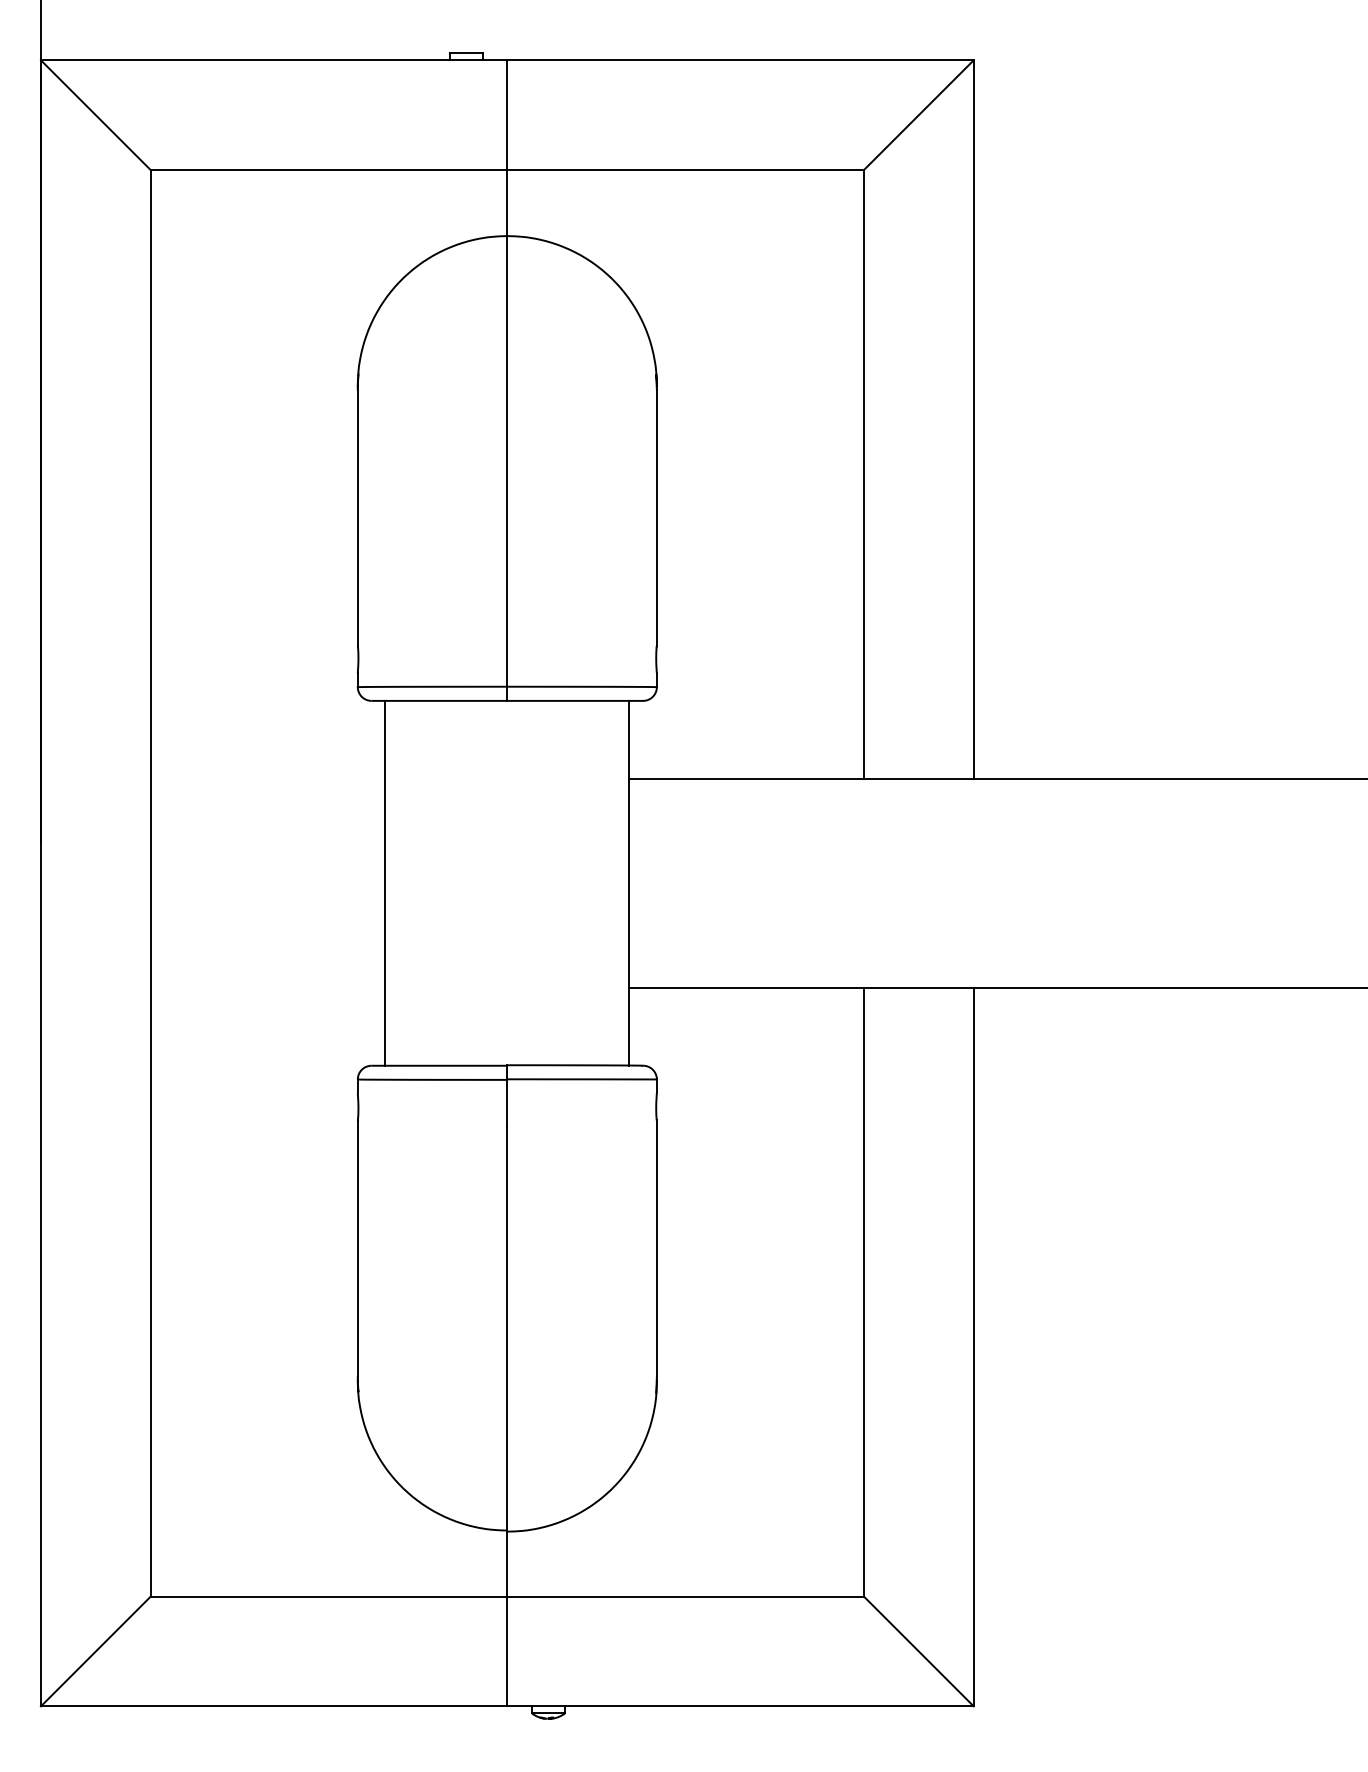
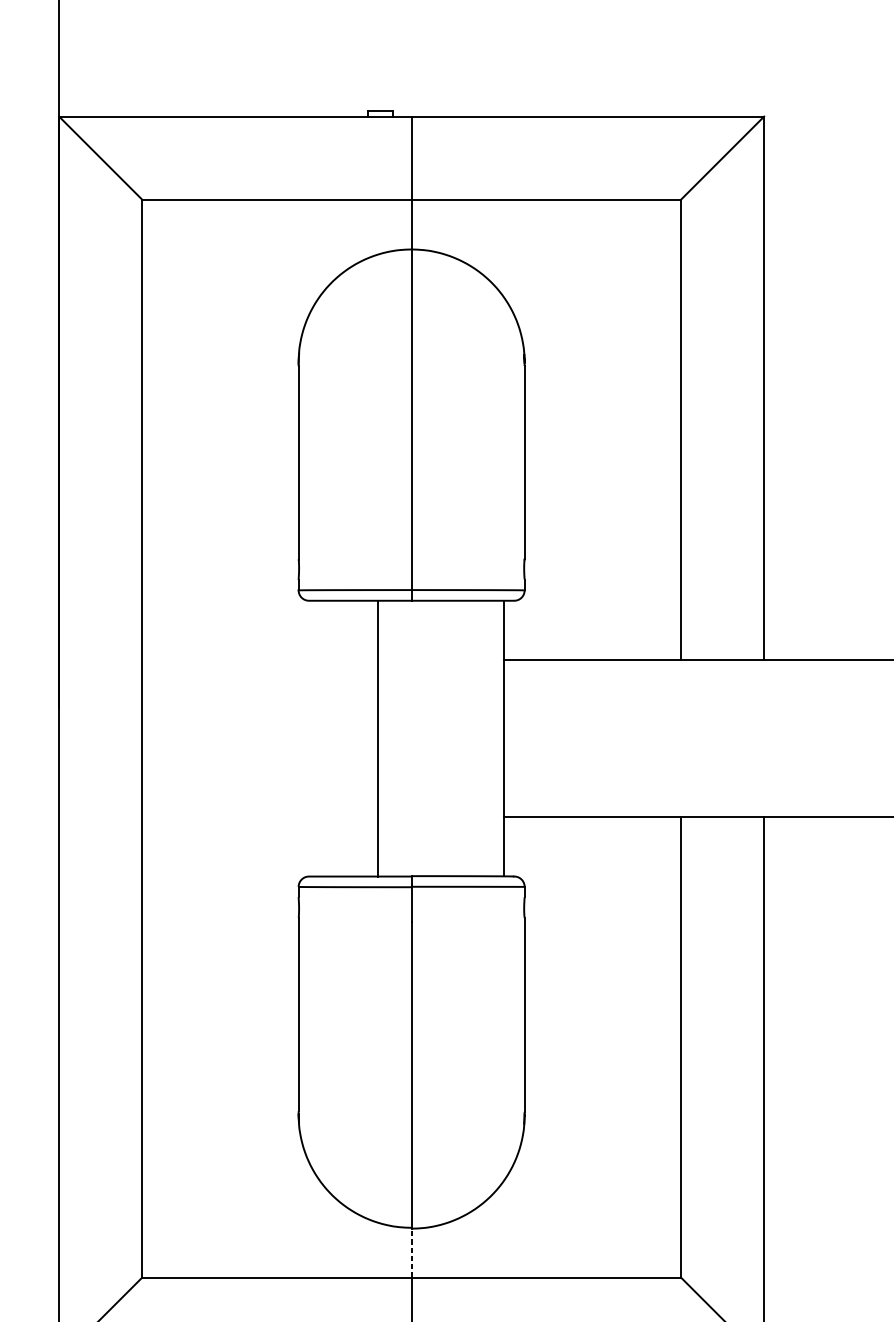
line: (385, 882) -> (377, 738), moved
line: (507, 1563) -> (411, 1252), solid -> dashed

